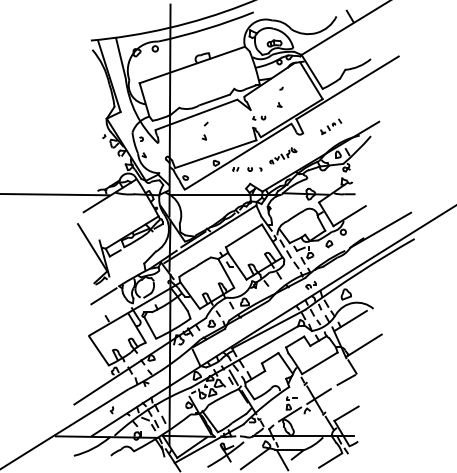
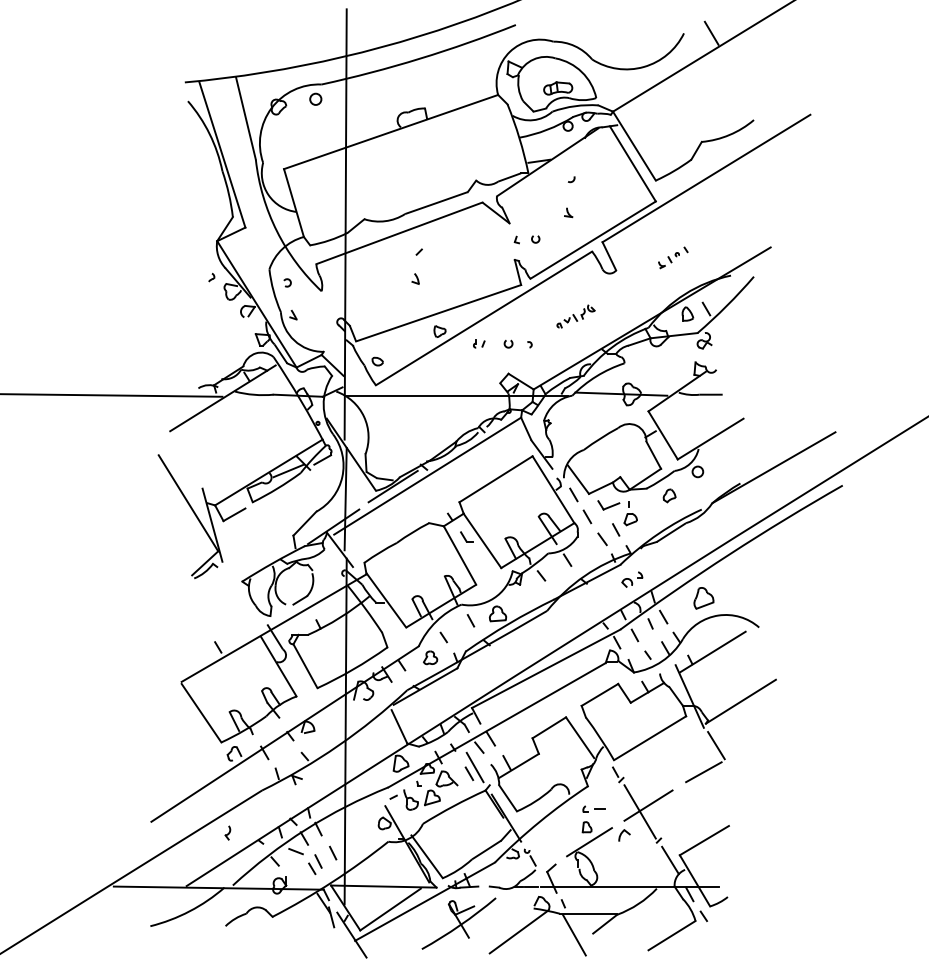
part: (331, 126) -> (673, 257), size x0.7
part: (283, 155) -> (576, 315), size x0.7
line: (103, 296) -> (210, 602), removed

